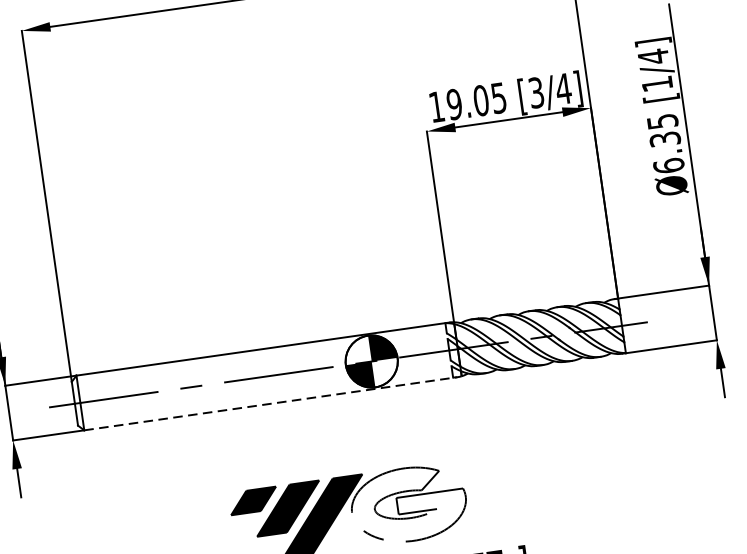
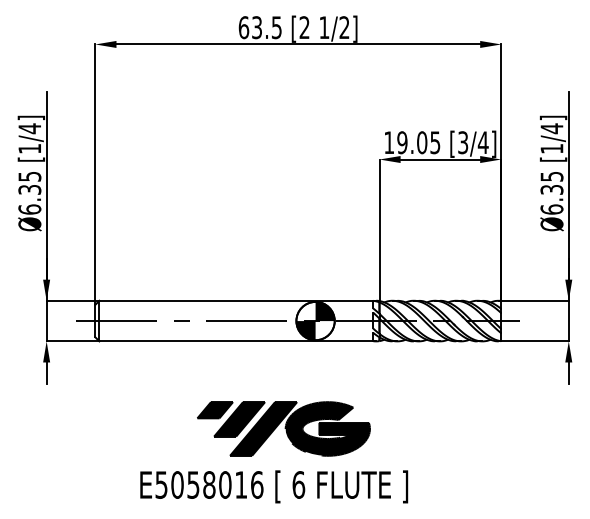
line: (271, 403) -> (238, 341), dashed -> solid
fill: (408, 504) -> (327, 428), added

